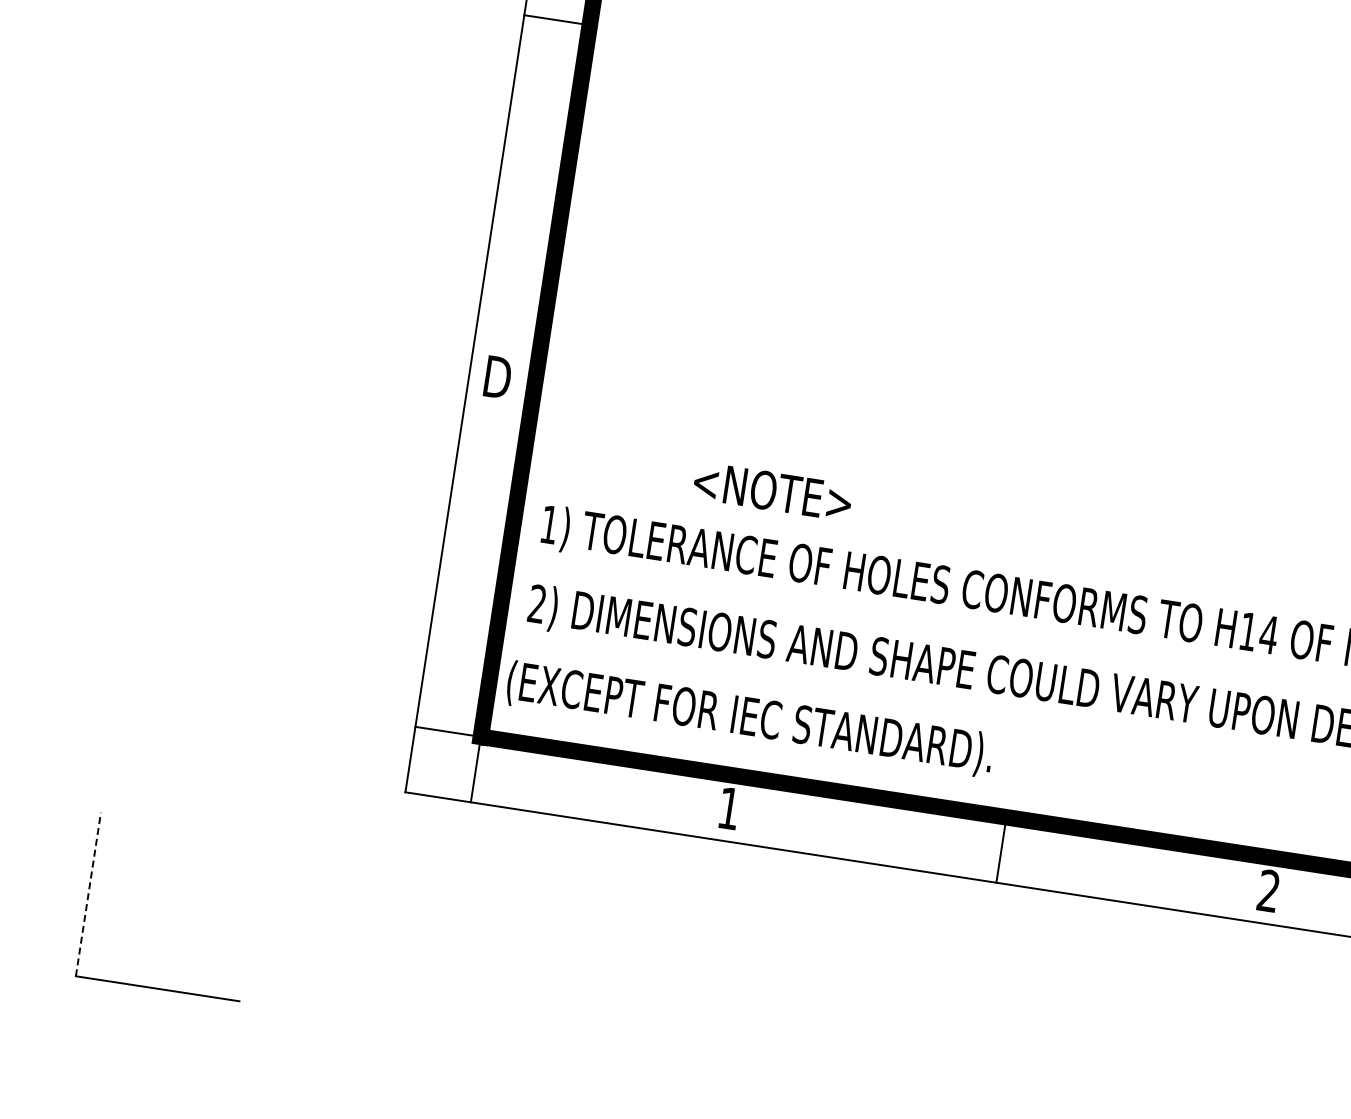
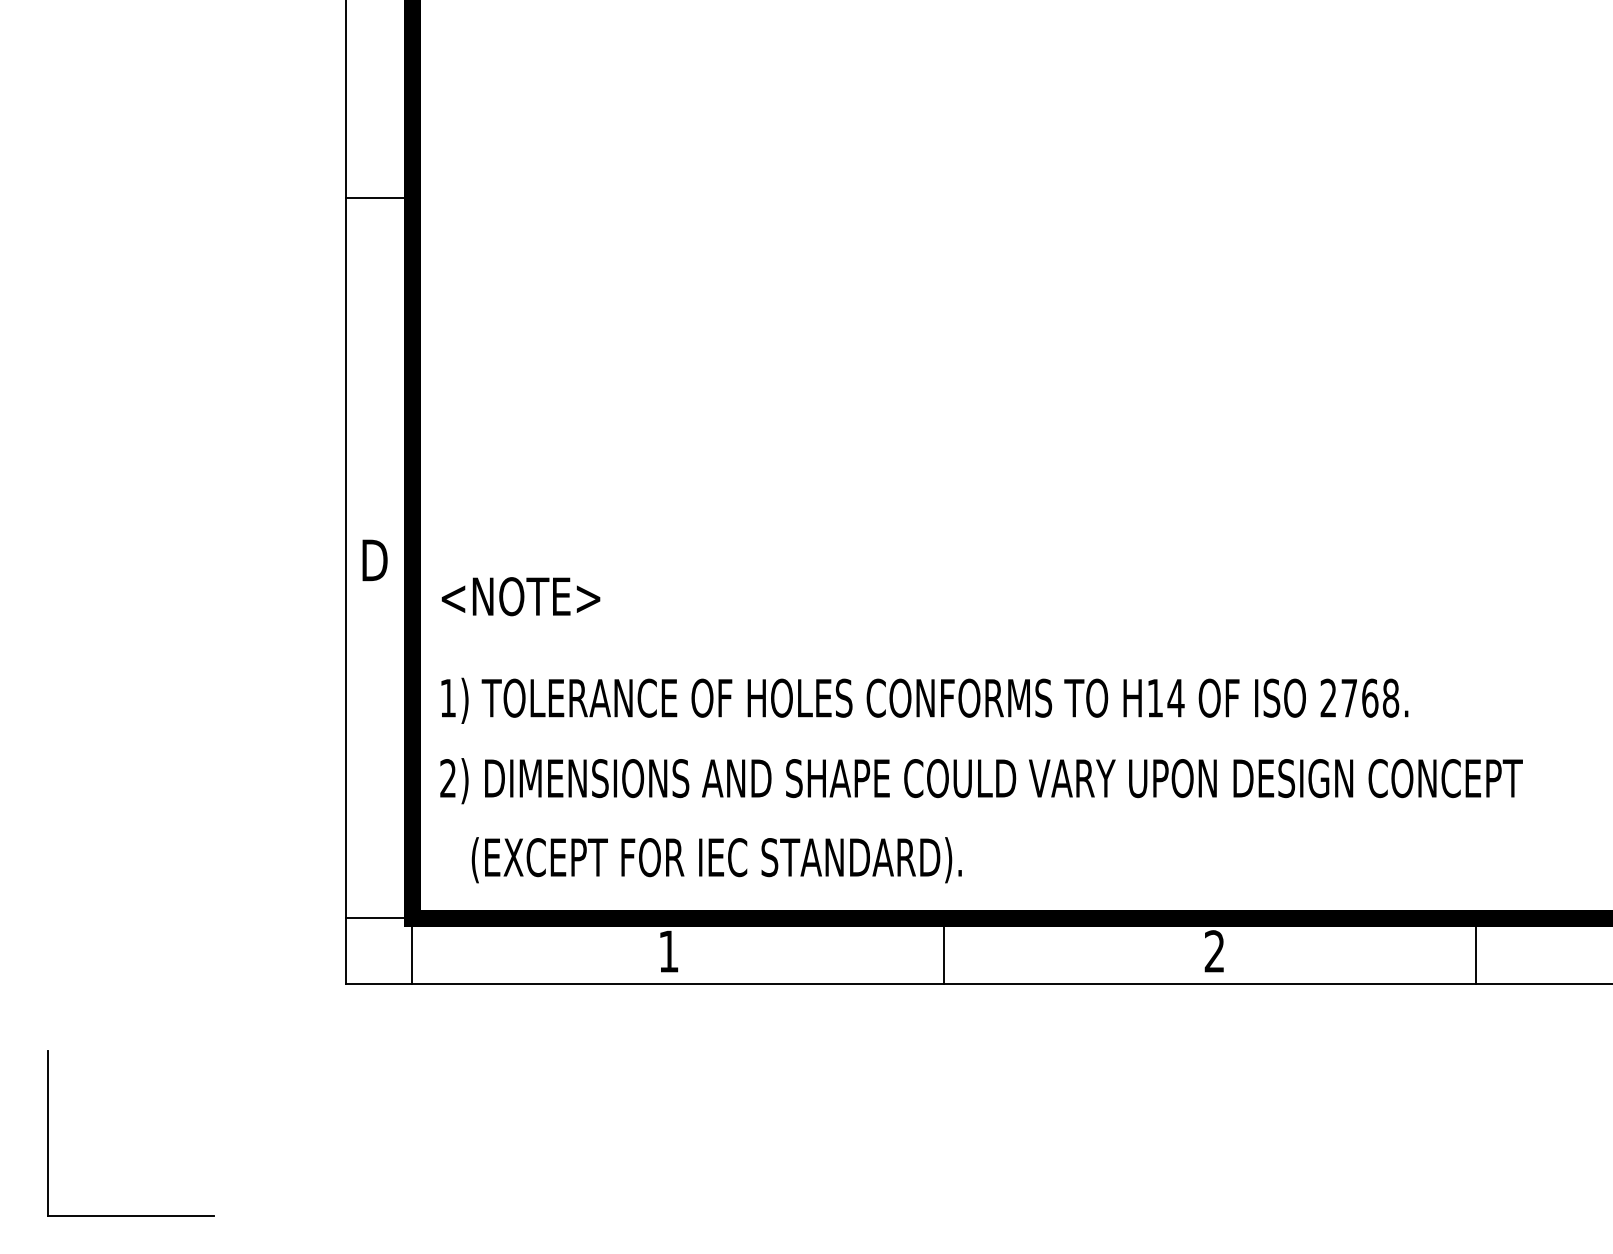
text: (772, 491) -> (520, 596), moved
text: (749, 719) -> (716, 860), moved
line: (88, 894) -> (48, 1133), dashed -> solid

